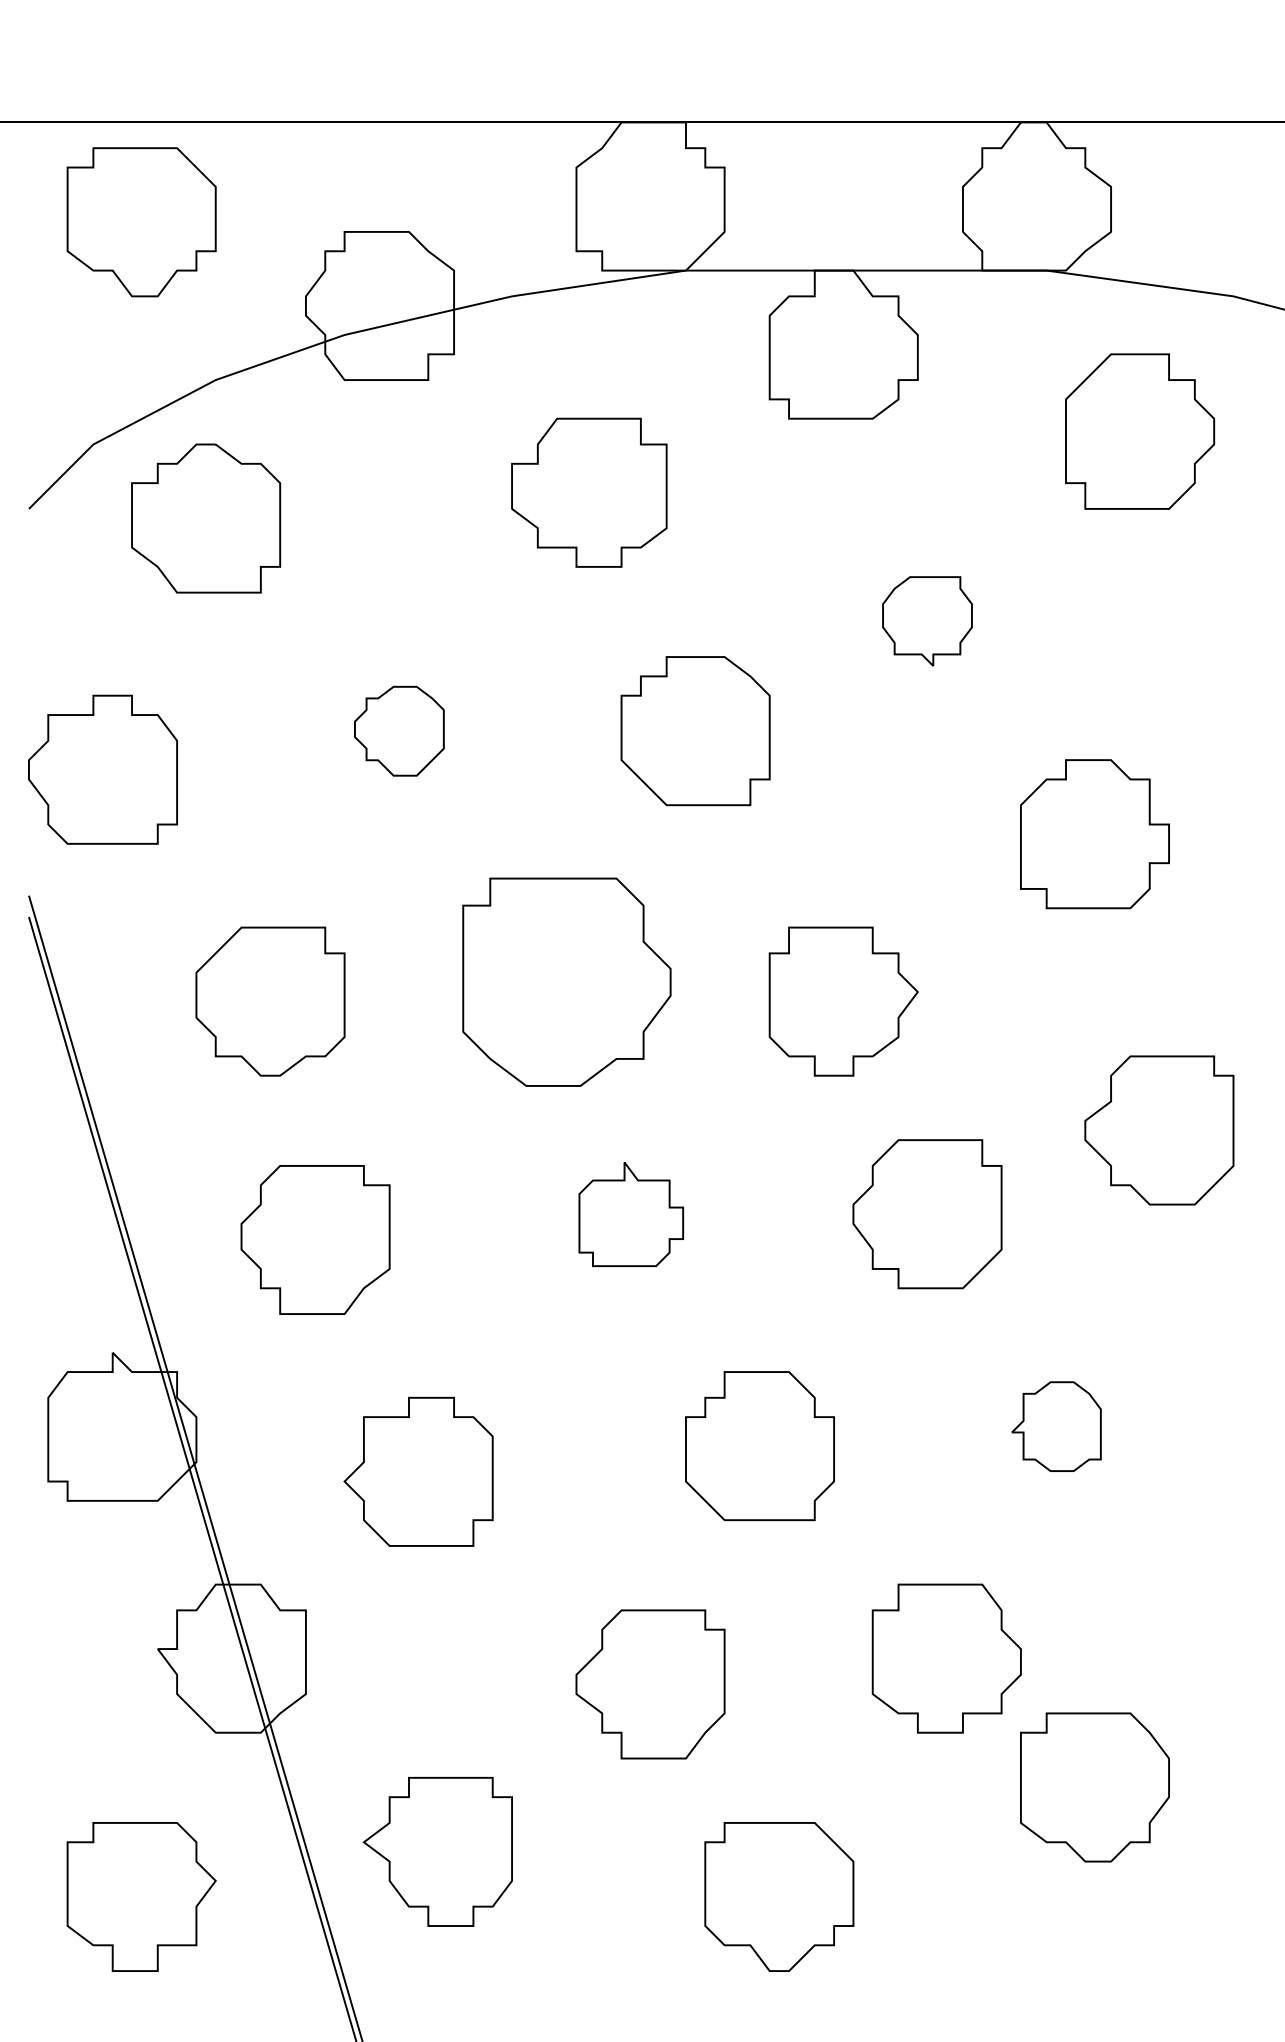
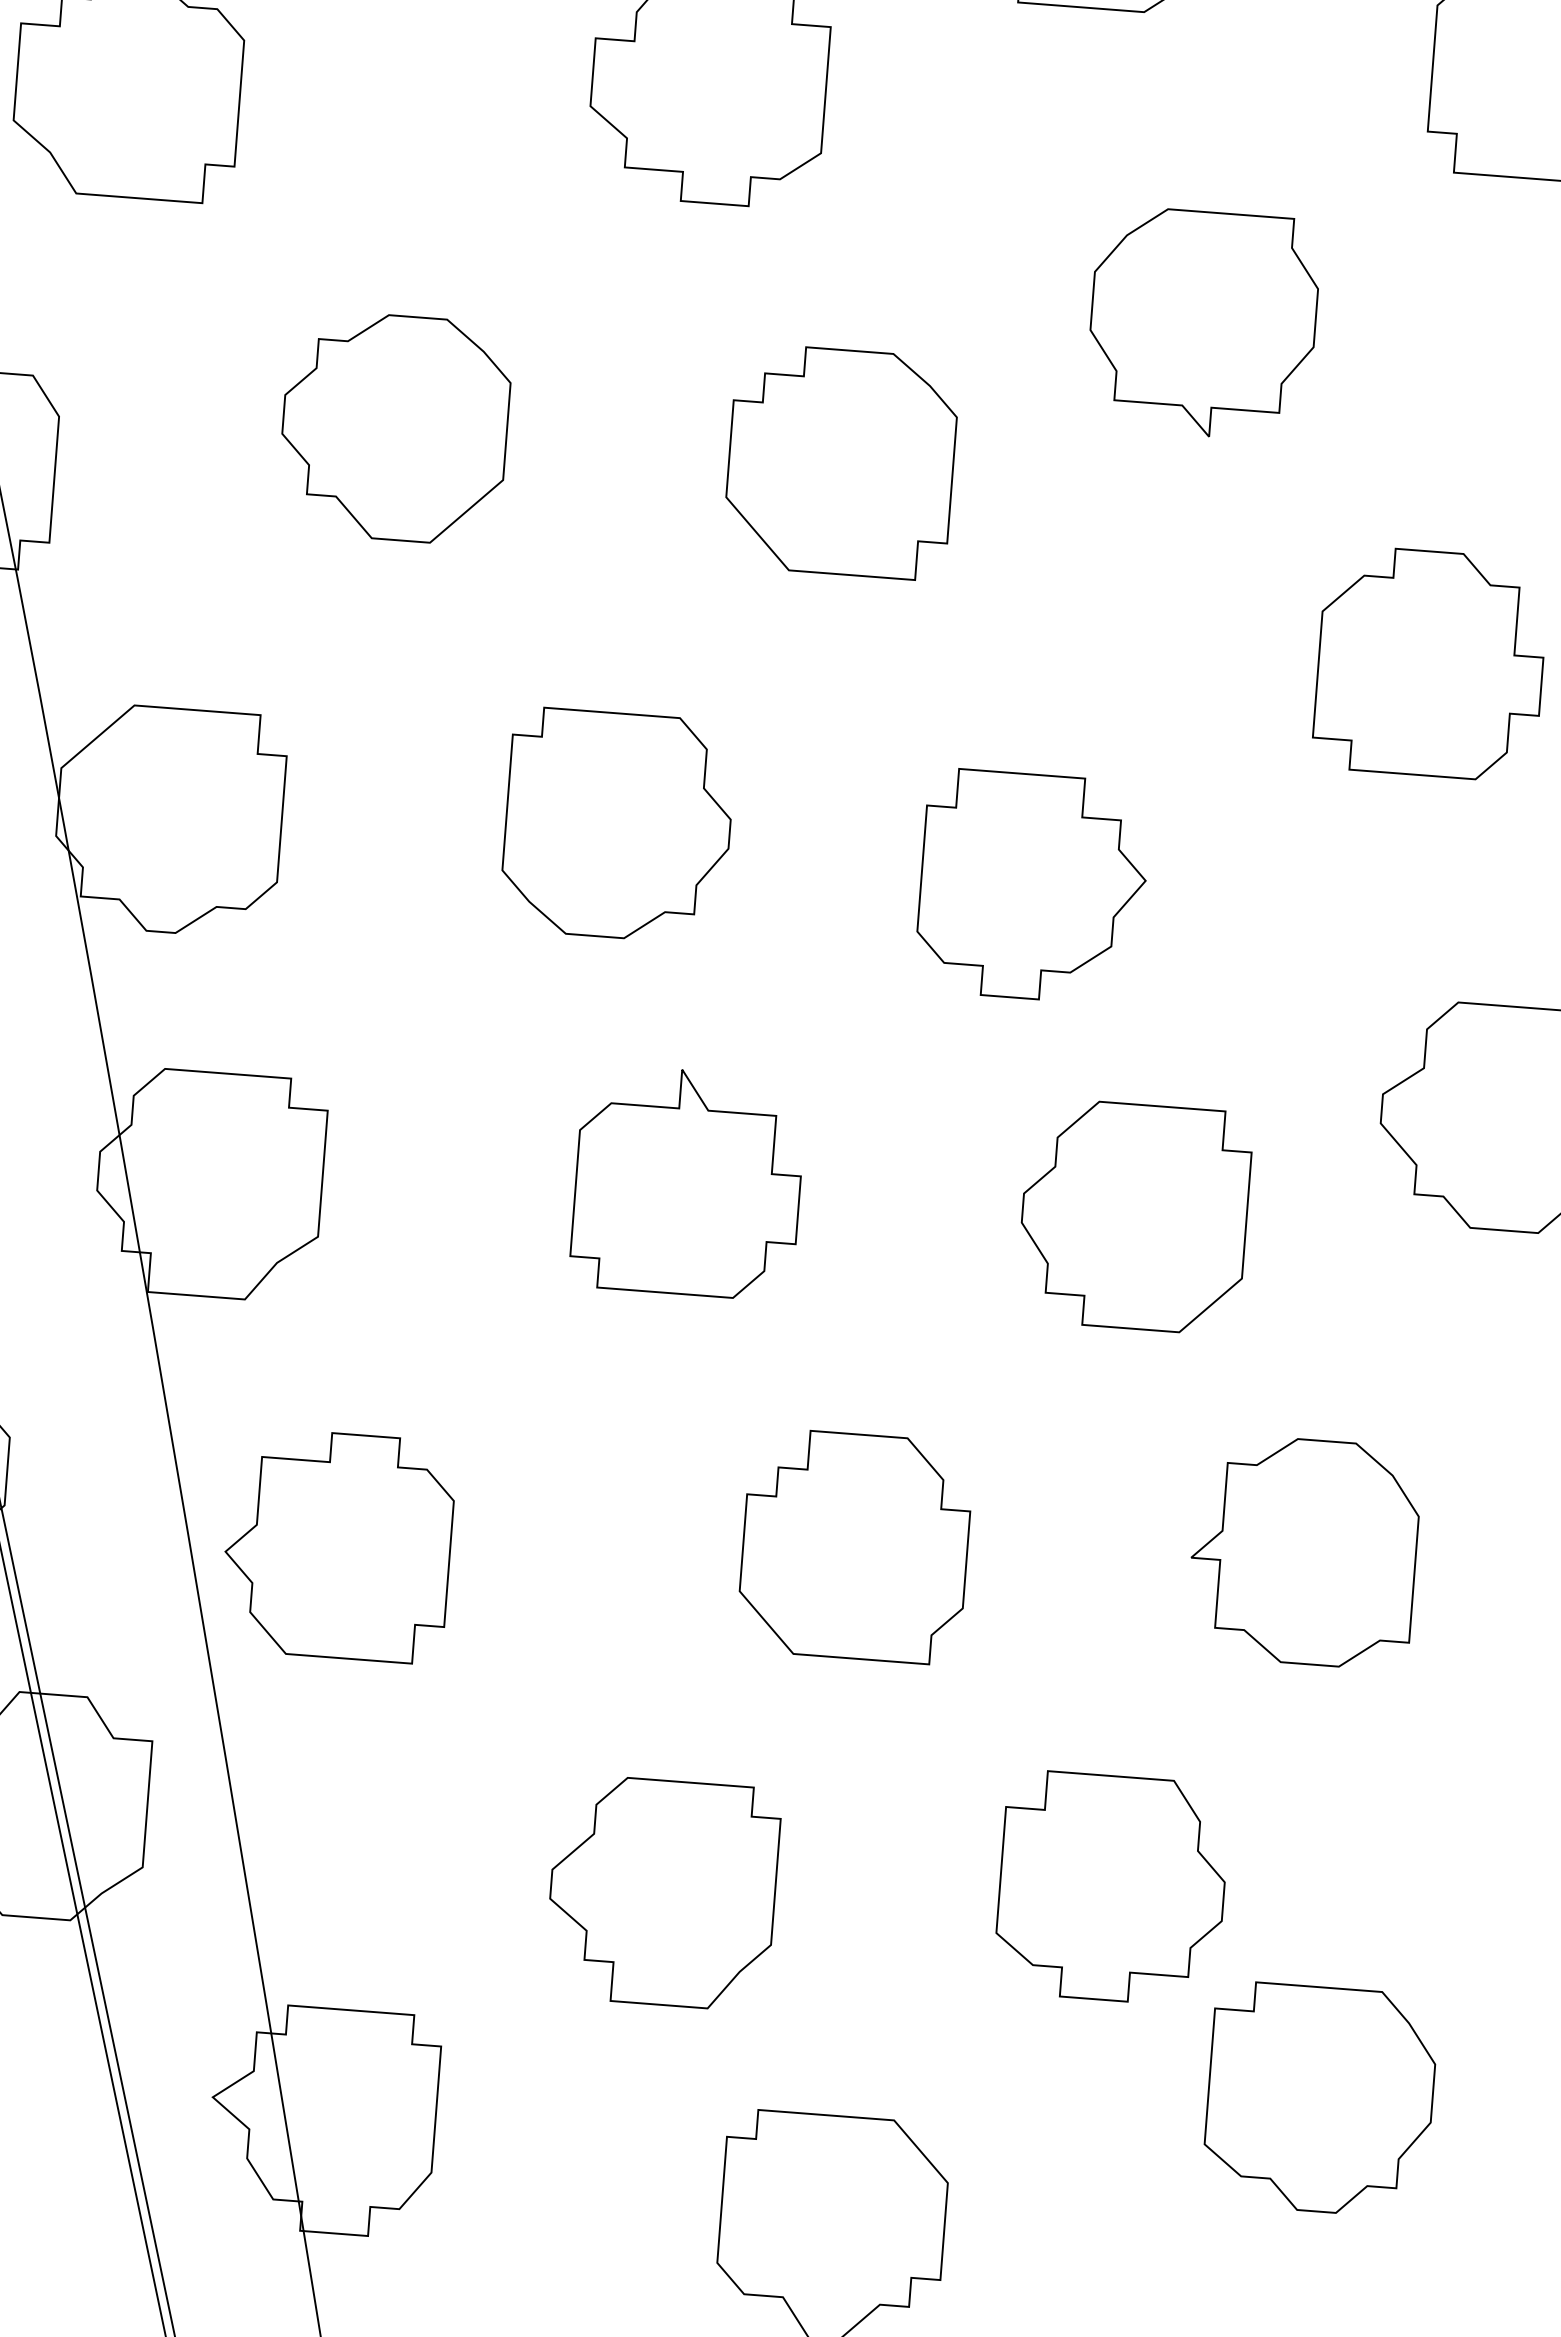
part: (927, 621) -> (1203, 323), size x1.67
part: (399, 731) -> (395, 428), size x1.67
part: (566, 982) -> (617, 825), size x0.71
part: (631, 1214) -> (688, 1182), size x1.43
part: (1056, 1426) -> (1304, 1551), size x1.67

